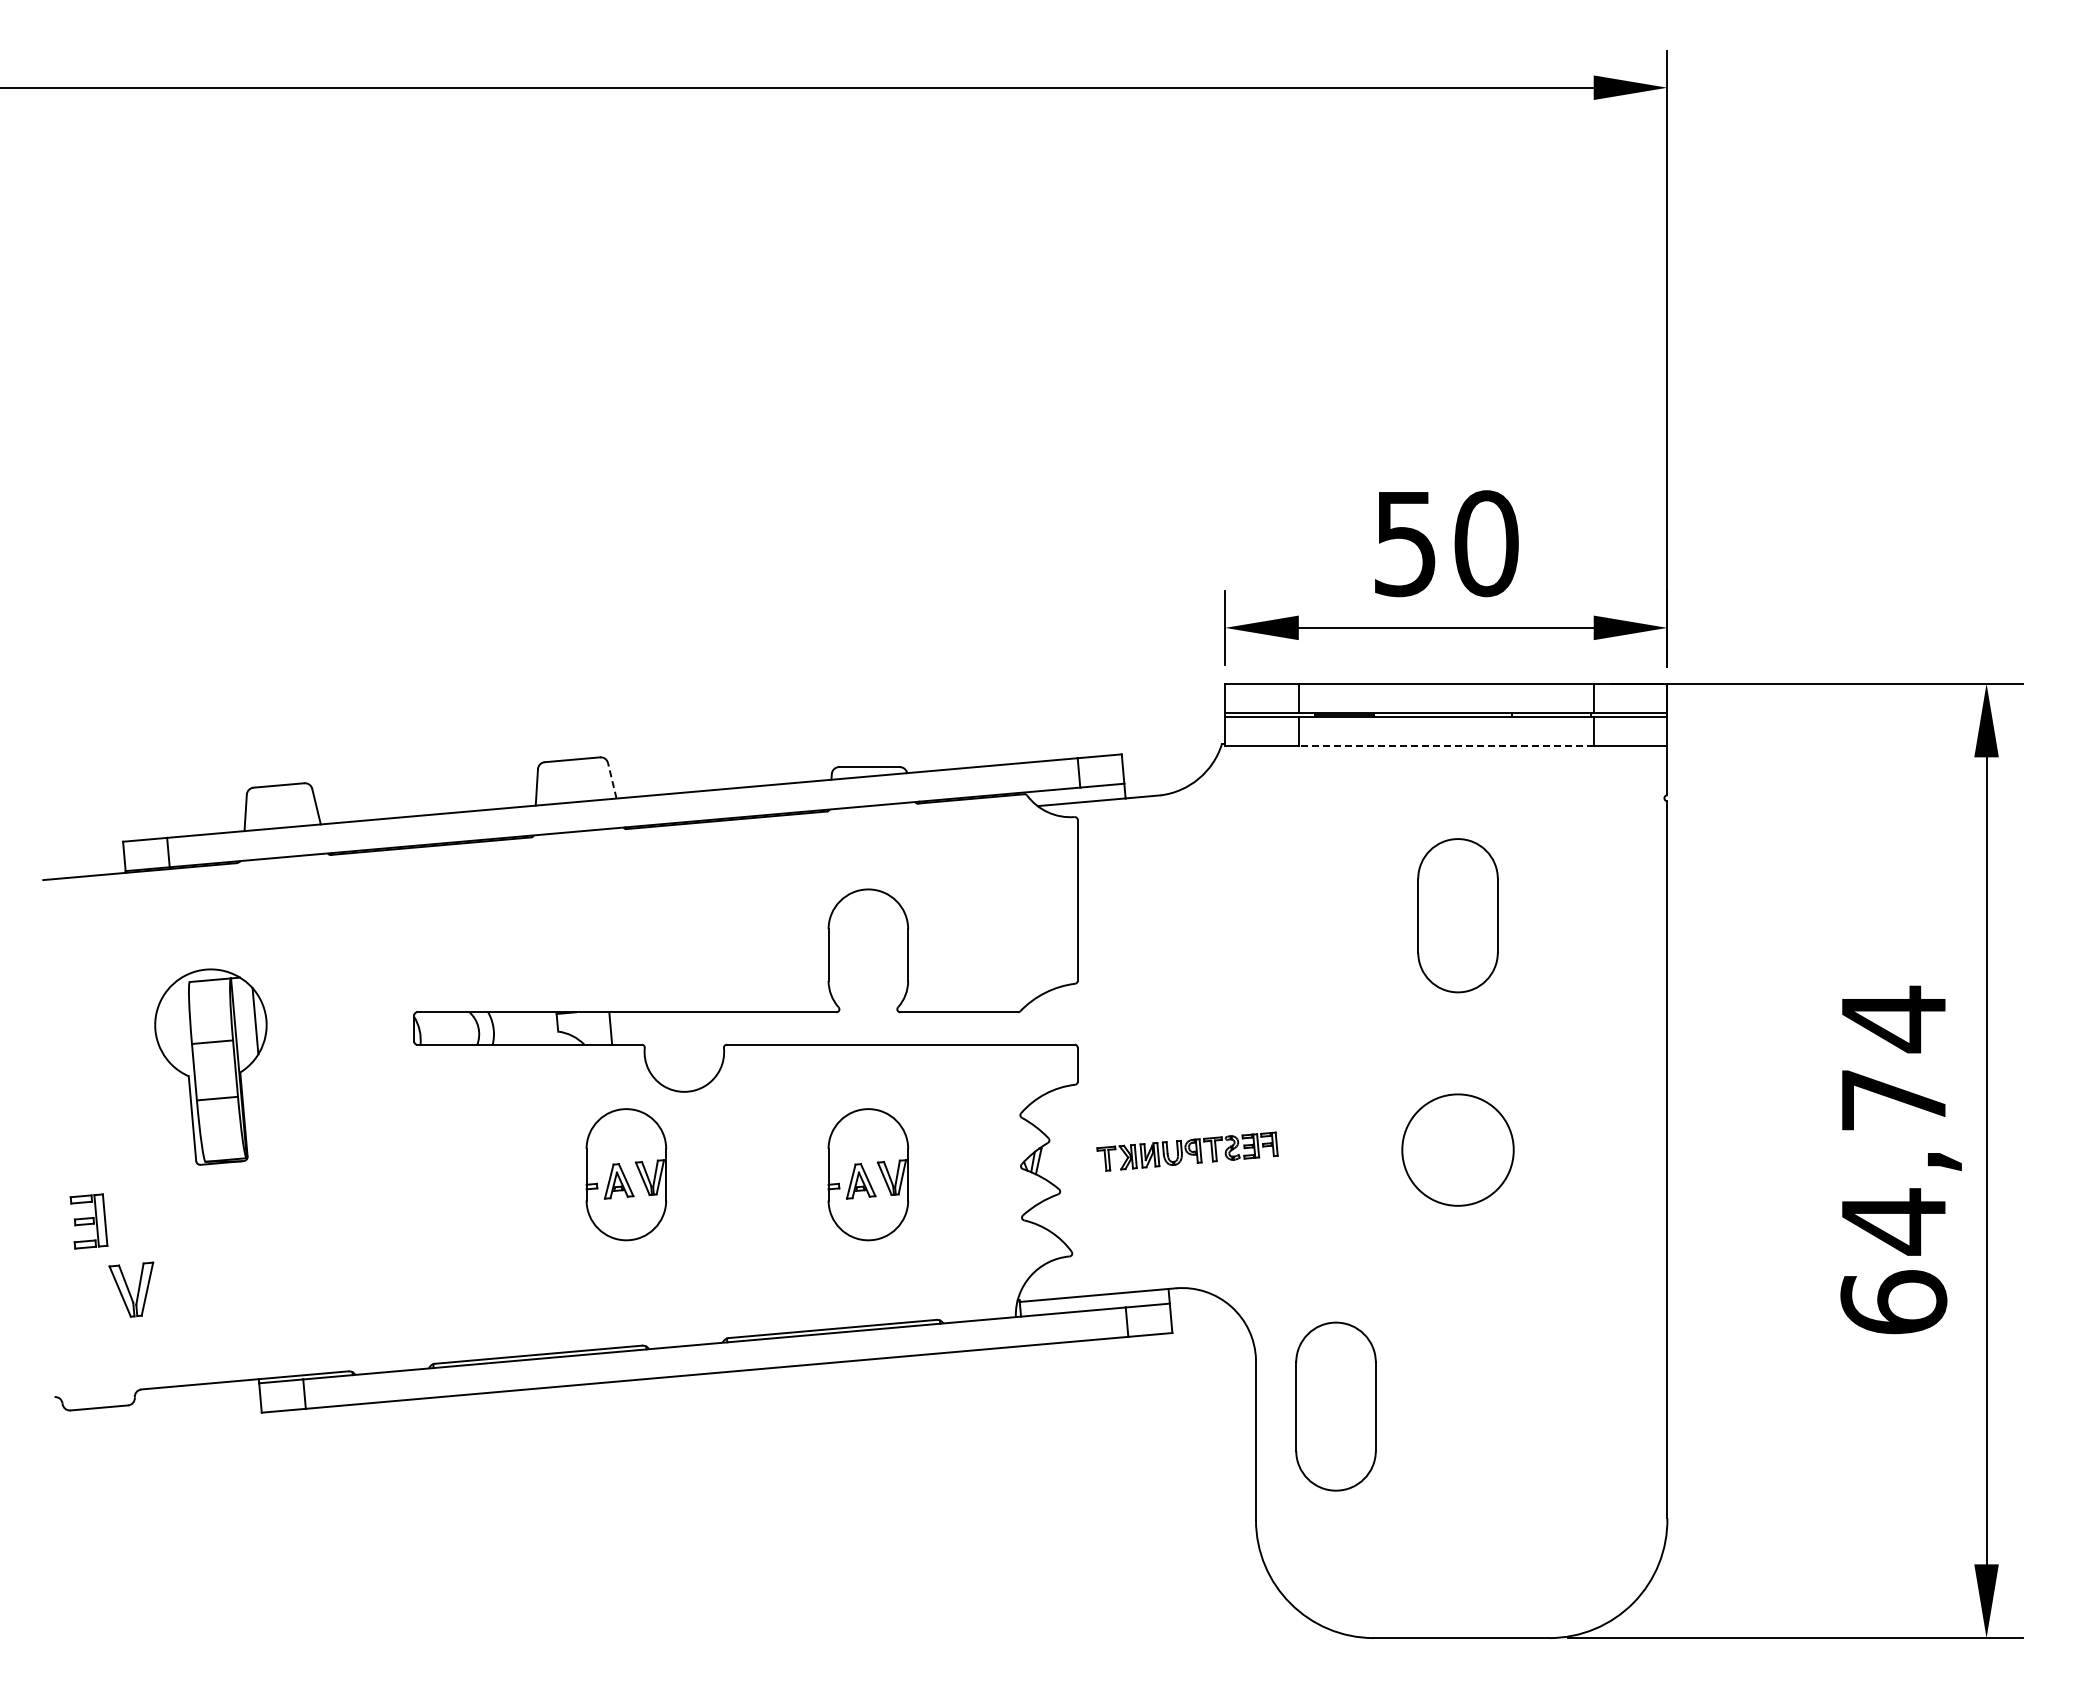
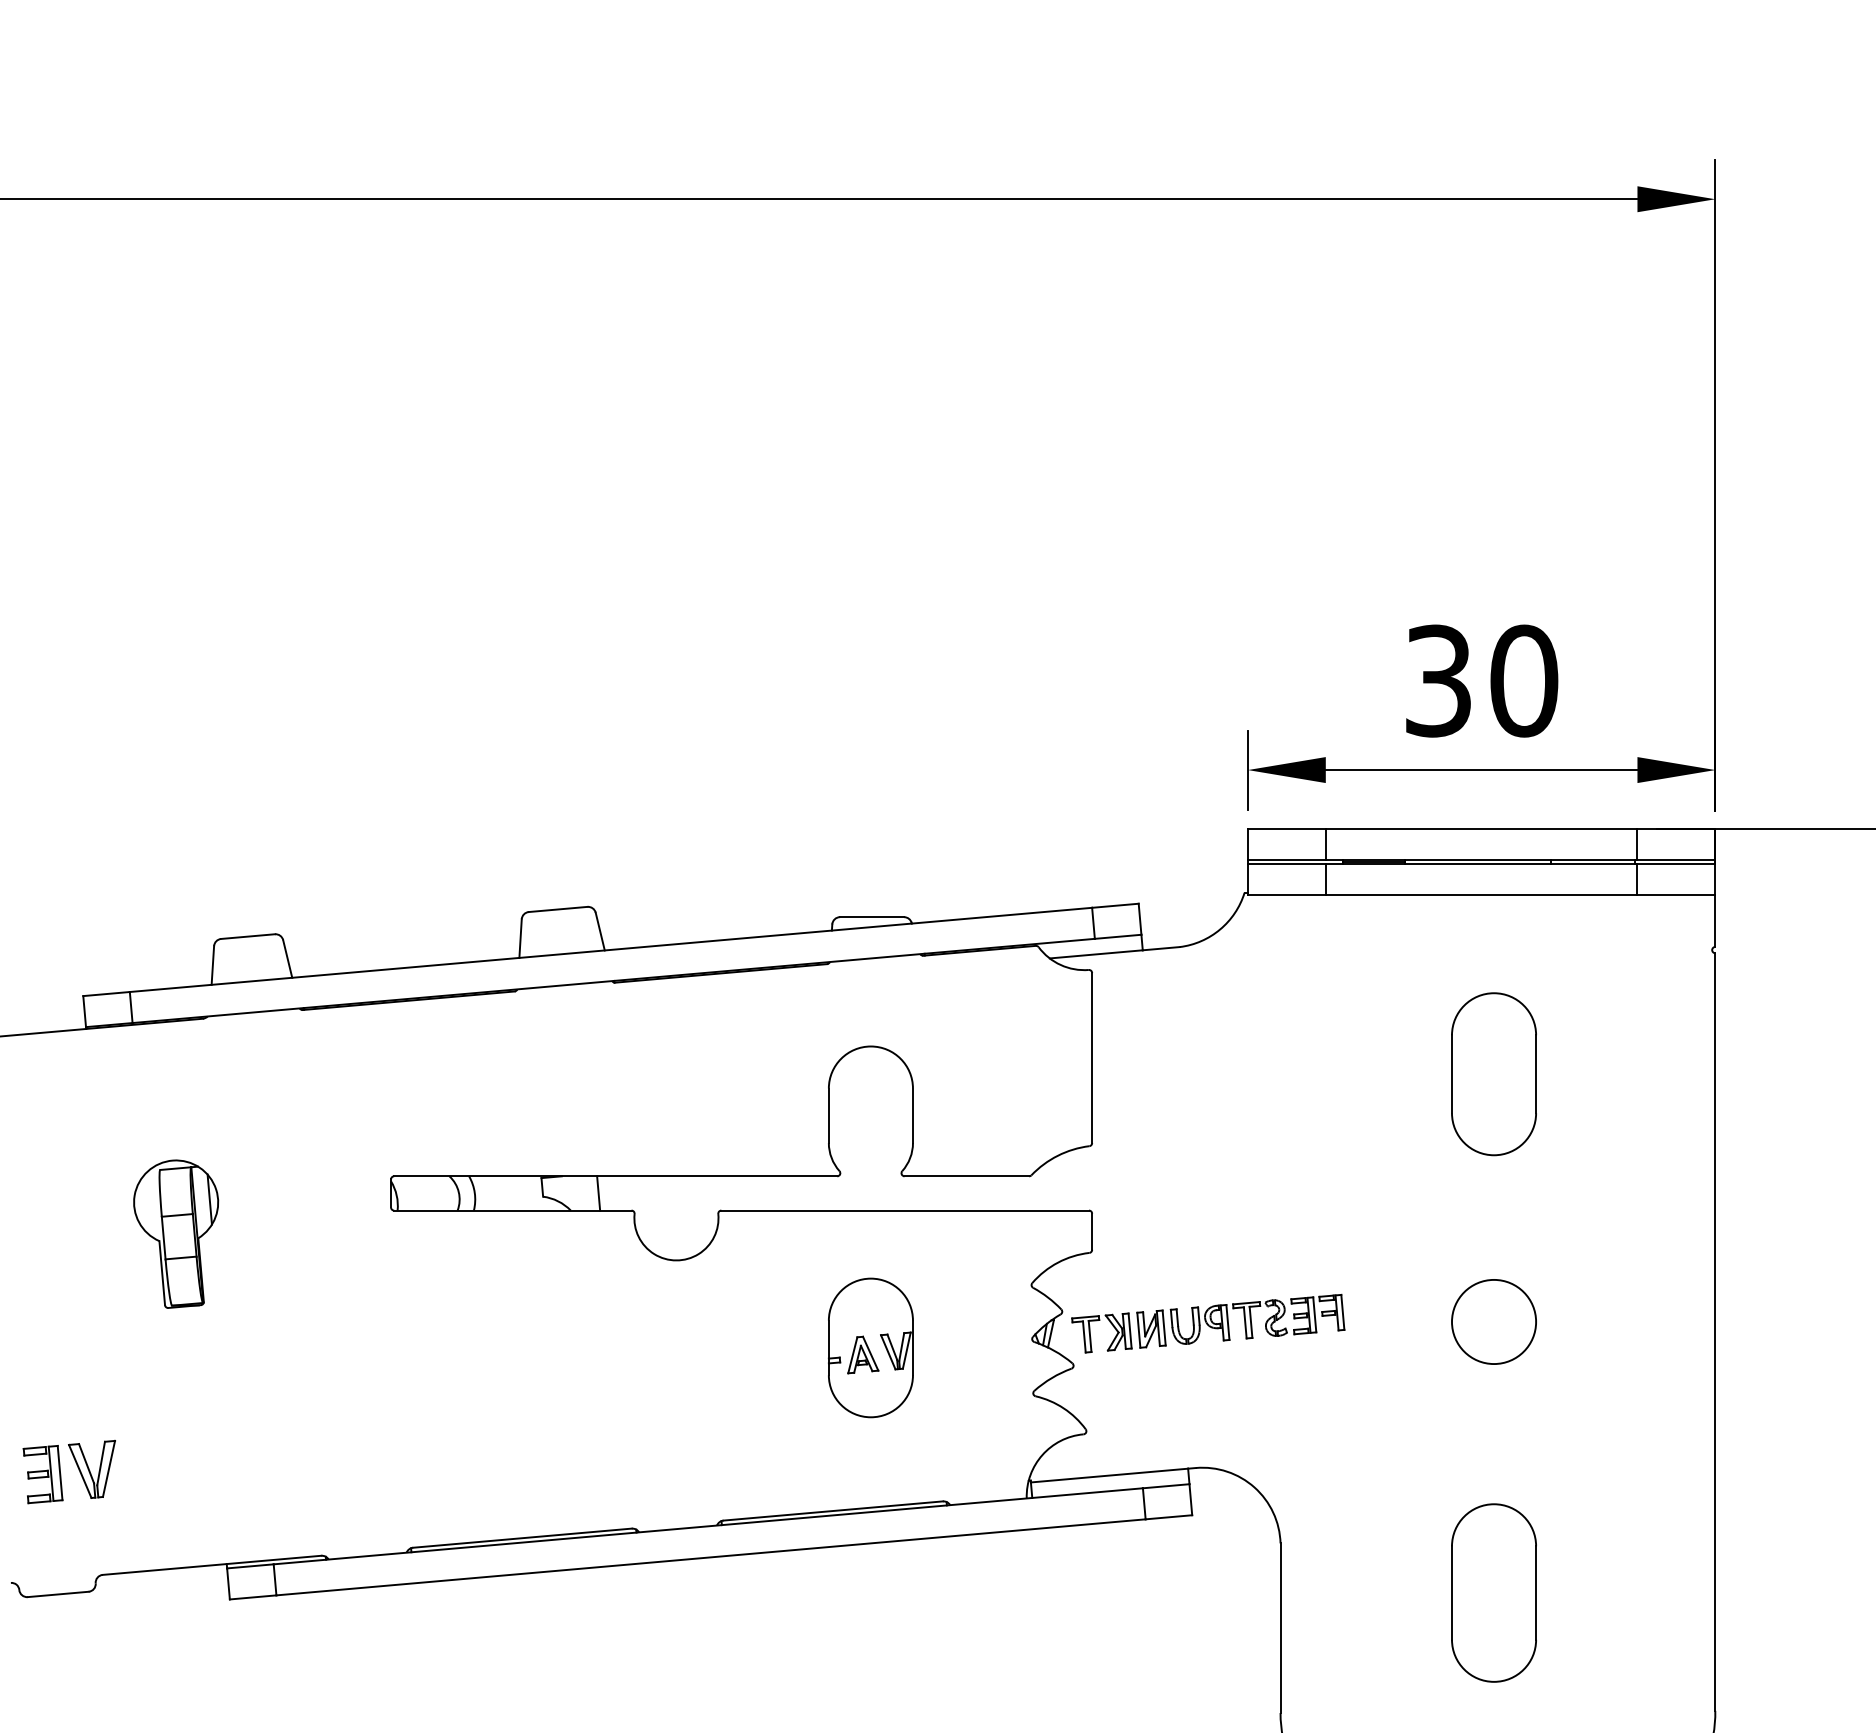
text: (1405, 543) -> (1438, 680), 50 -> 30
line: (1445, 746) -> (1480, 895), dashed -> solid
line: (612, 780) -> (600, 931), dashed -> solid
part: (210, 1066) -> (175, 1233), size x0.71
circle: (1457, 1149) -> (1493, 1321), size x0.71
part: (1187, 1151) -> (1208, 1323), size x1.43
part: (626, 1174) -> (615, 1347), removed
part: (88, 1221) -> (42, 1474), moved
part: (1335, 1406) -> (1493, 1592), moved

